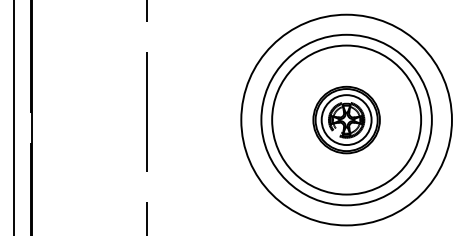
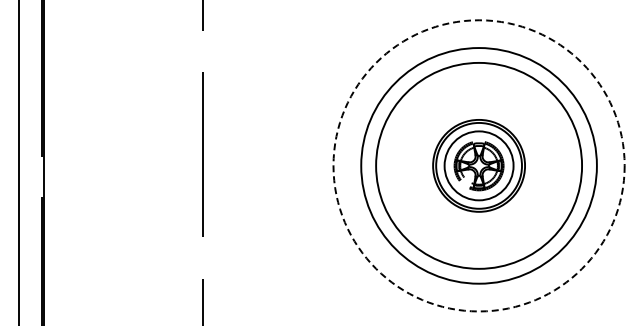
circle: (346, 119) -> (478, 165), solid -> dashed

